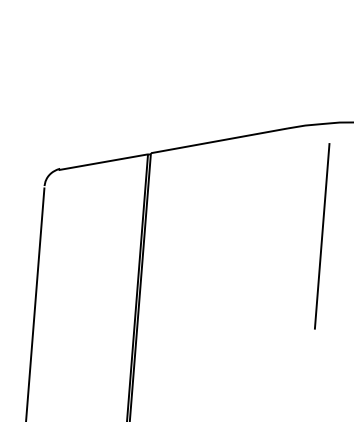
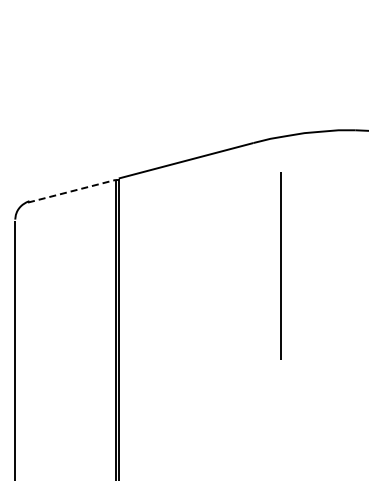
line: (103, 162) -> (72, 191), solid -> dashed
line: (321, 235) -> (280, 265), moved

